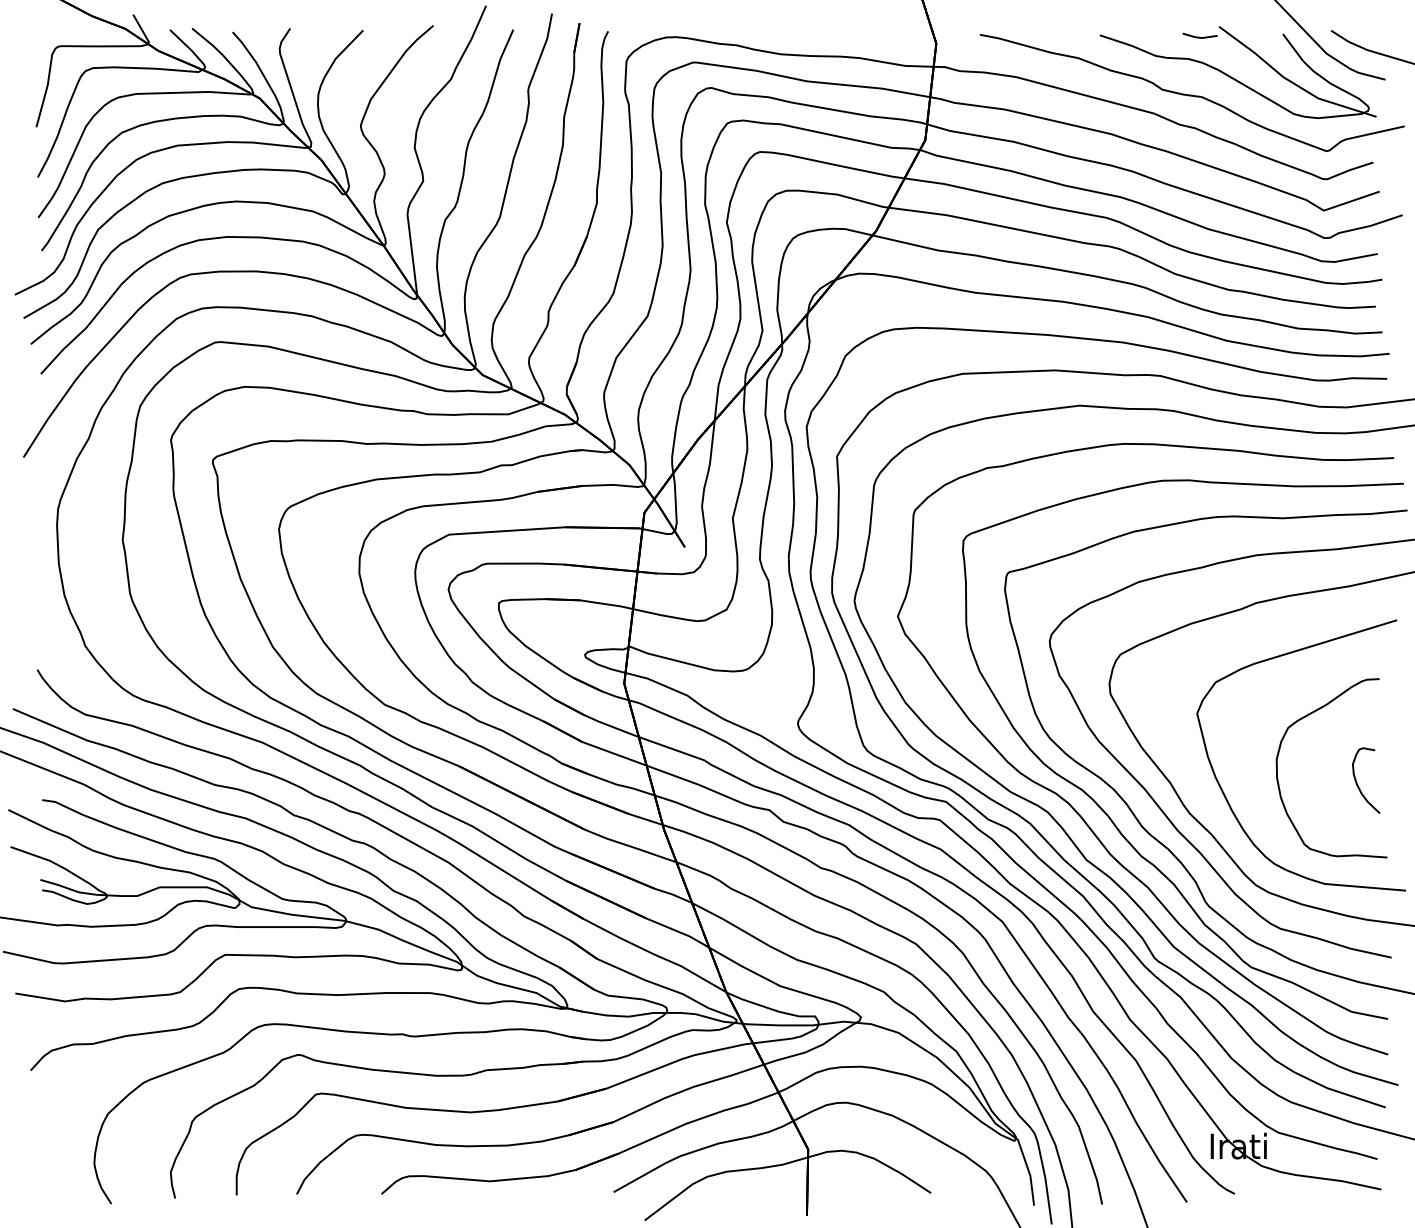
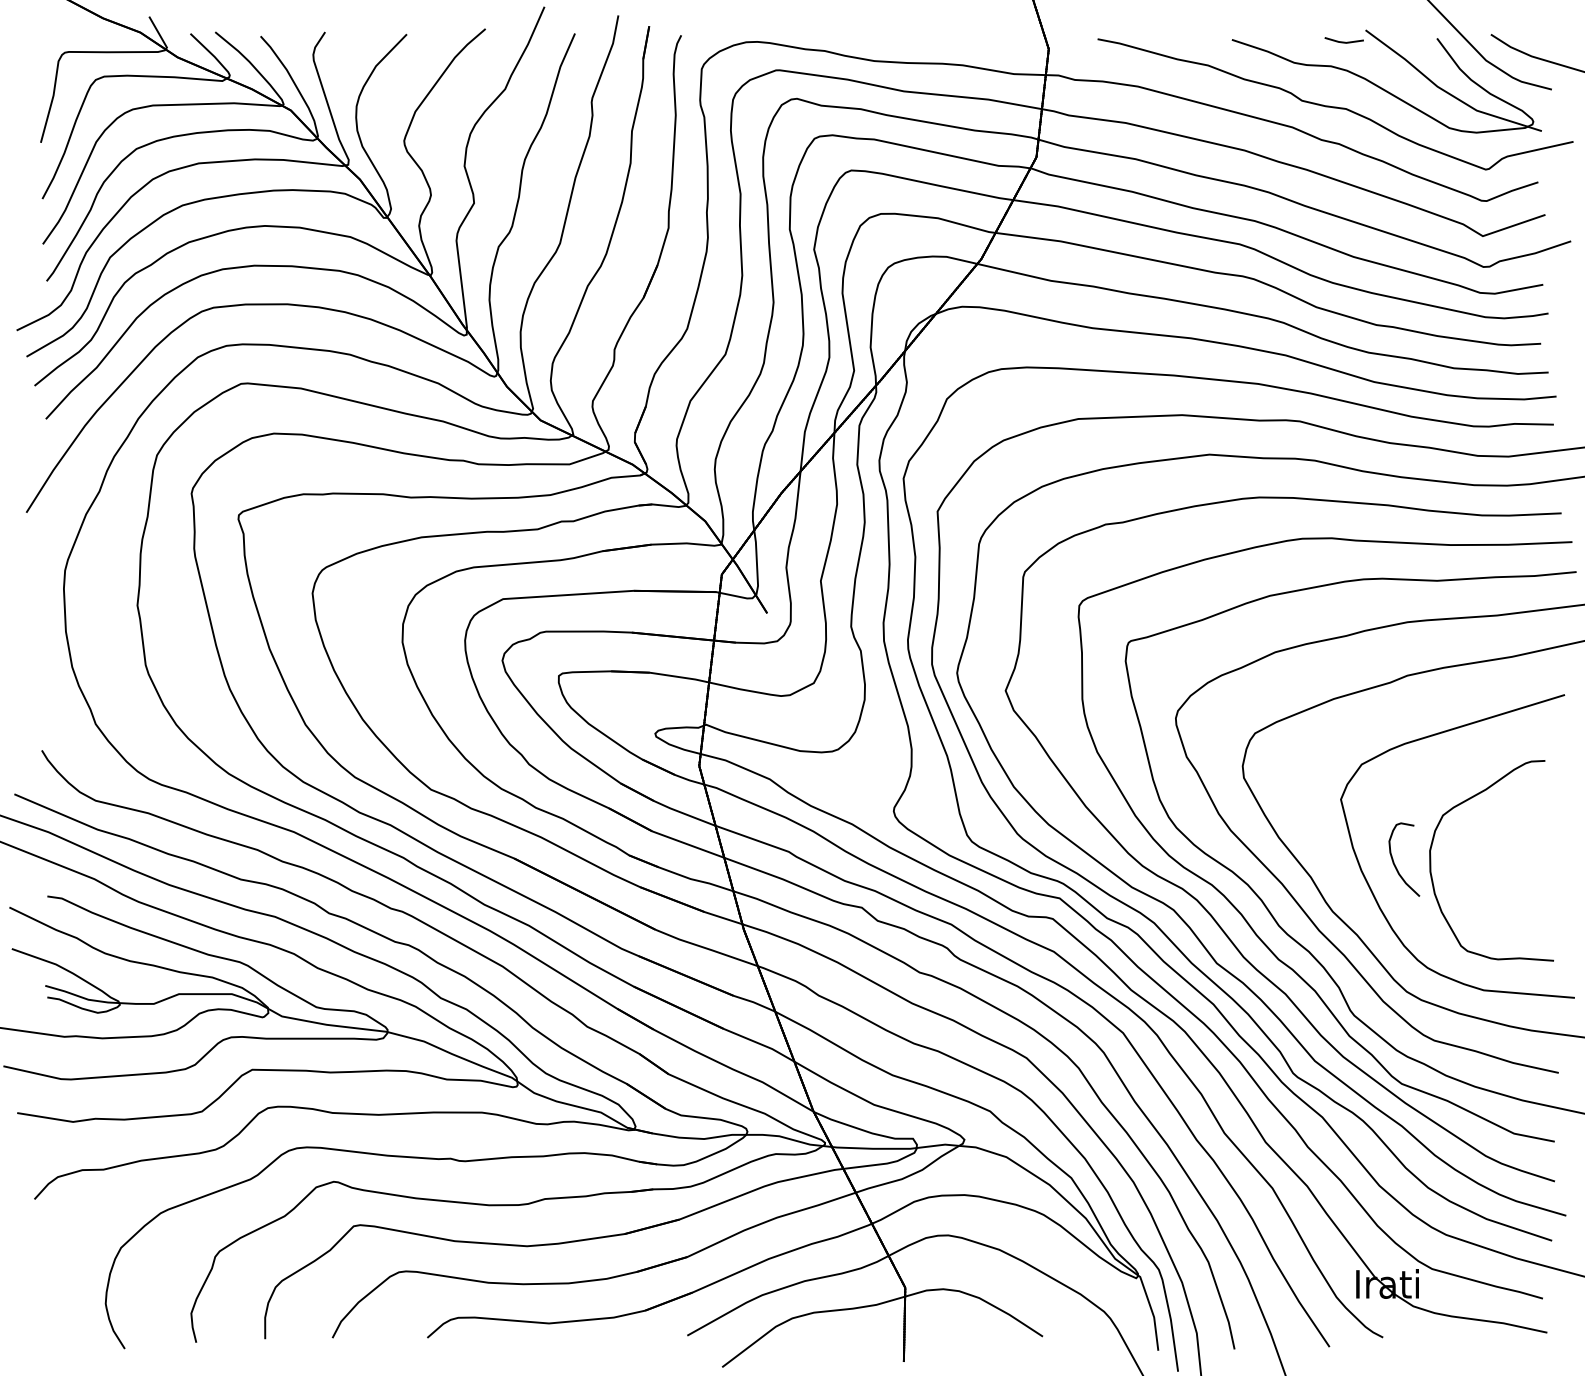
curve: (1357, 782) -> (1394, 861), moved

